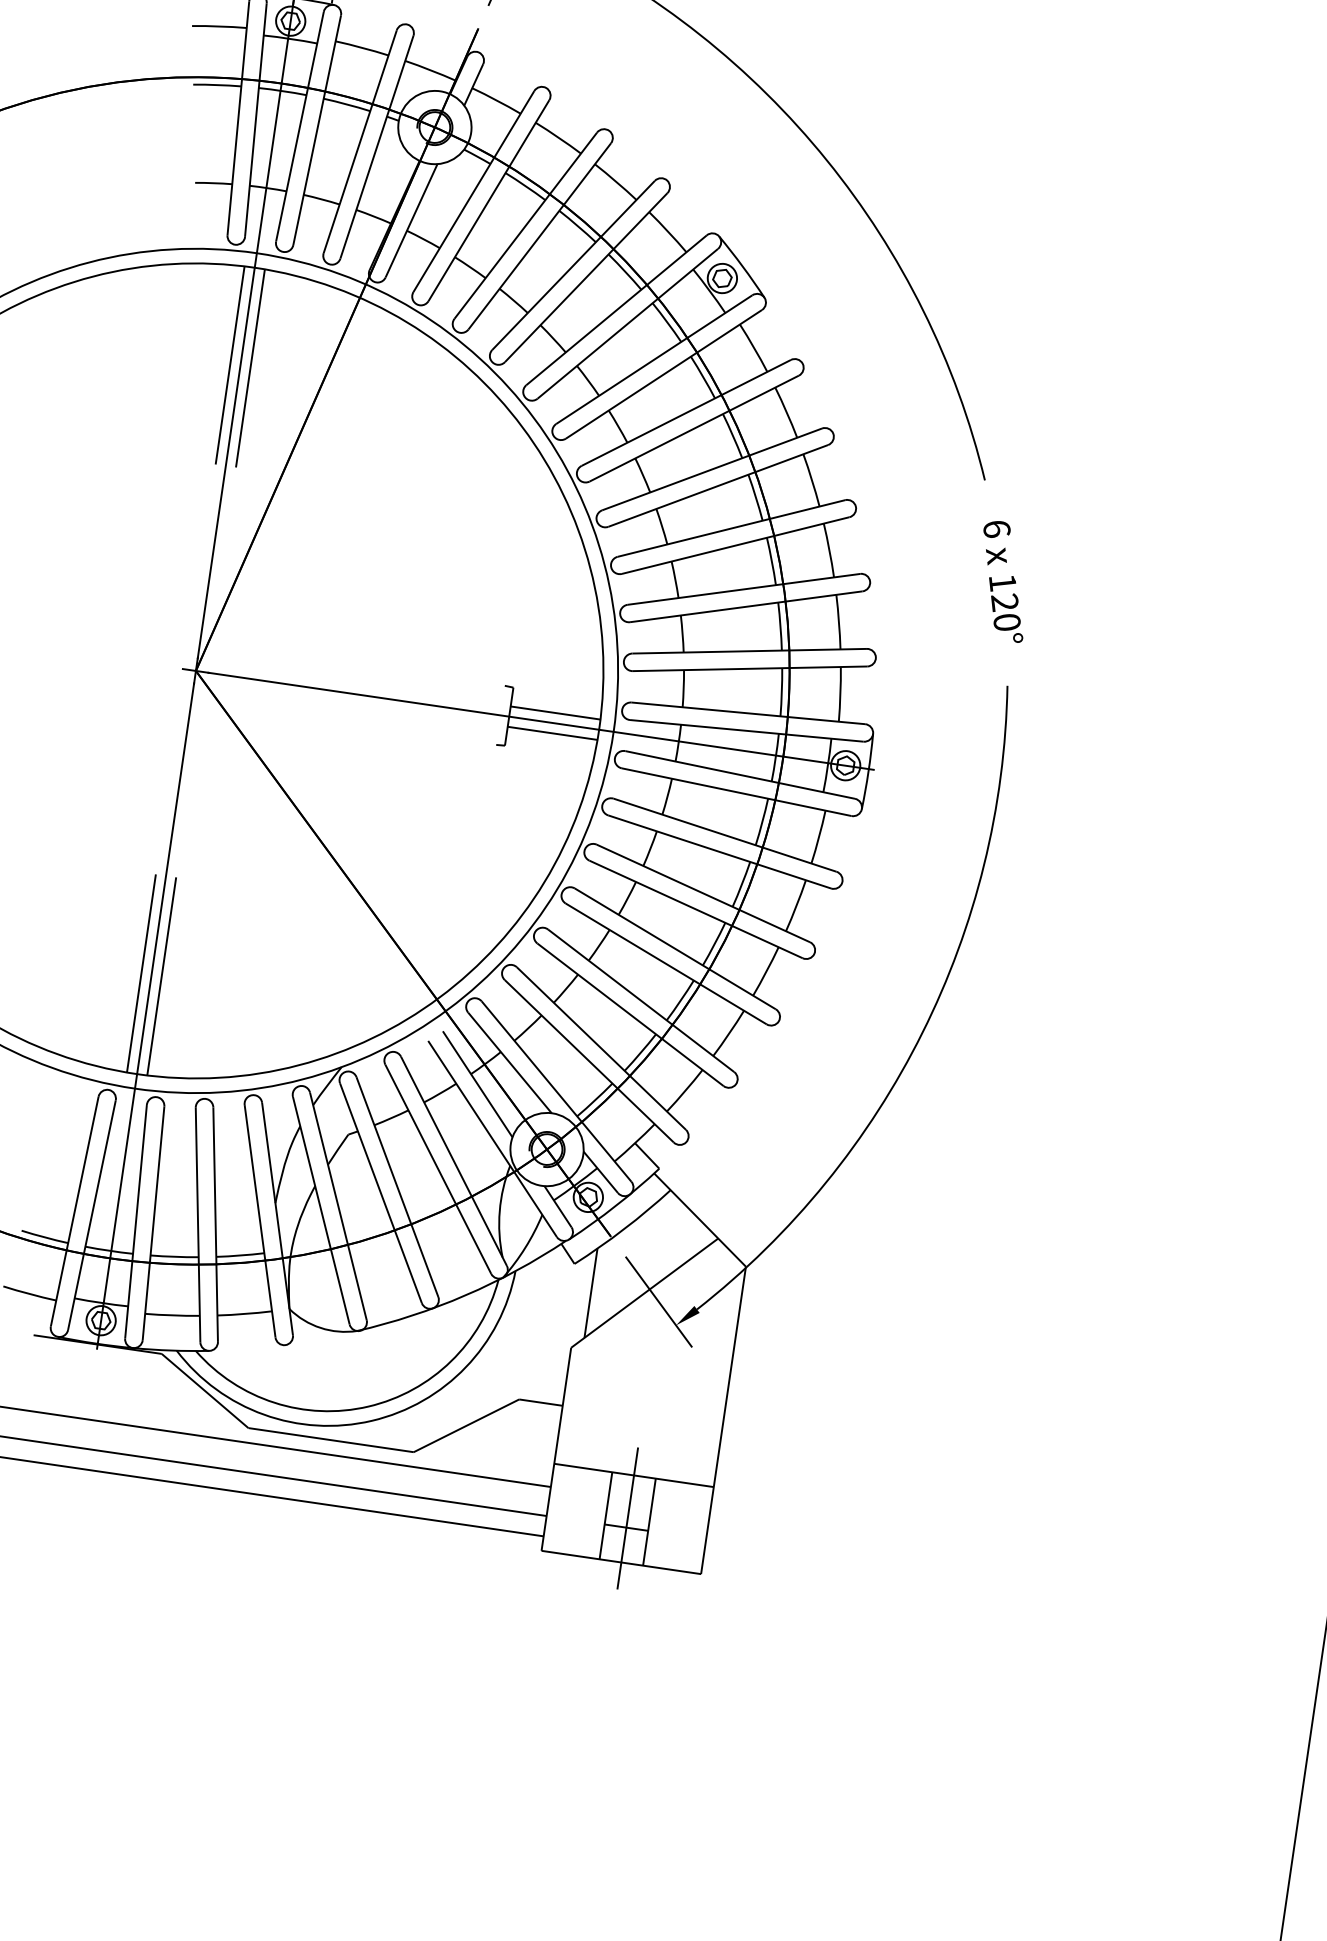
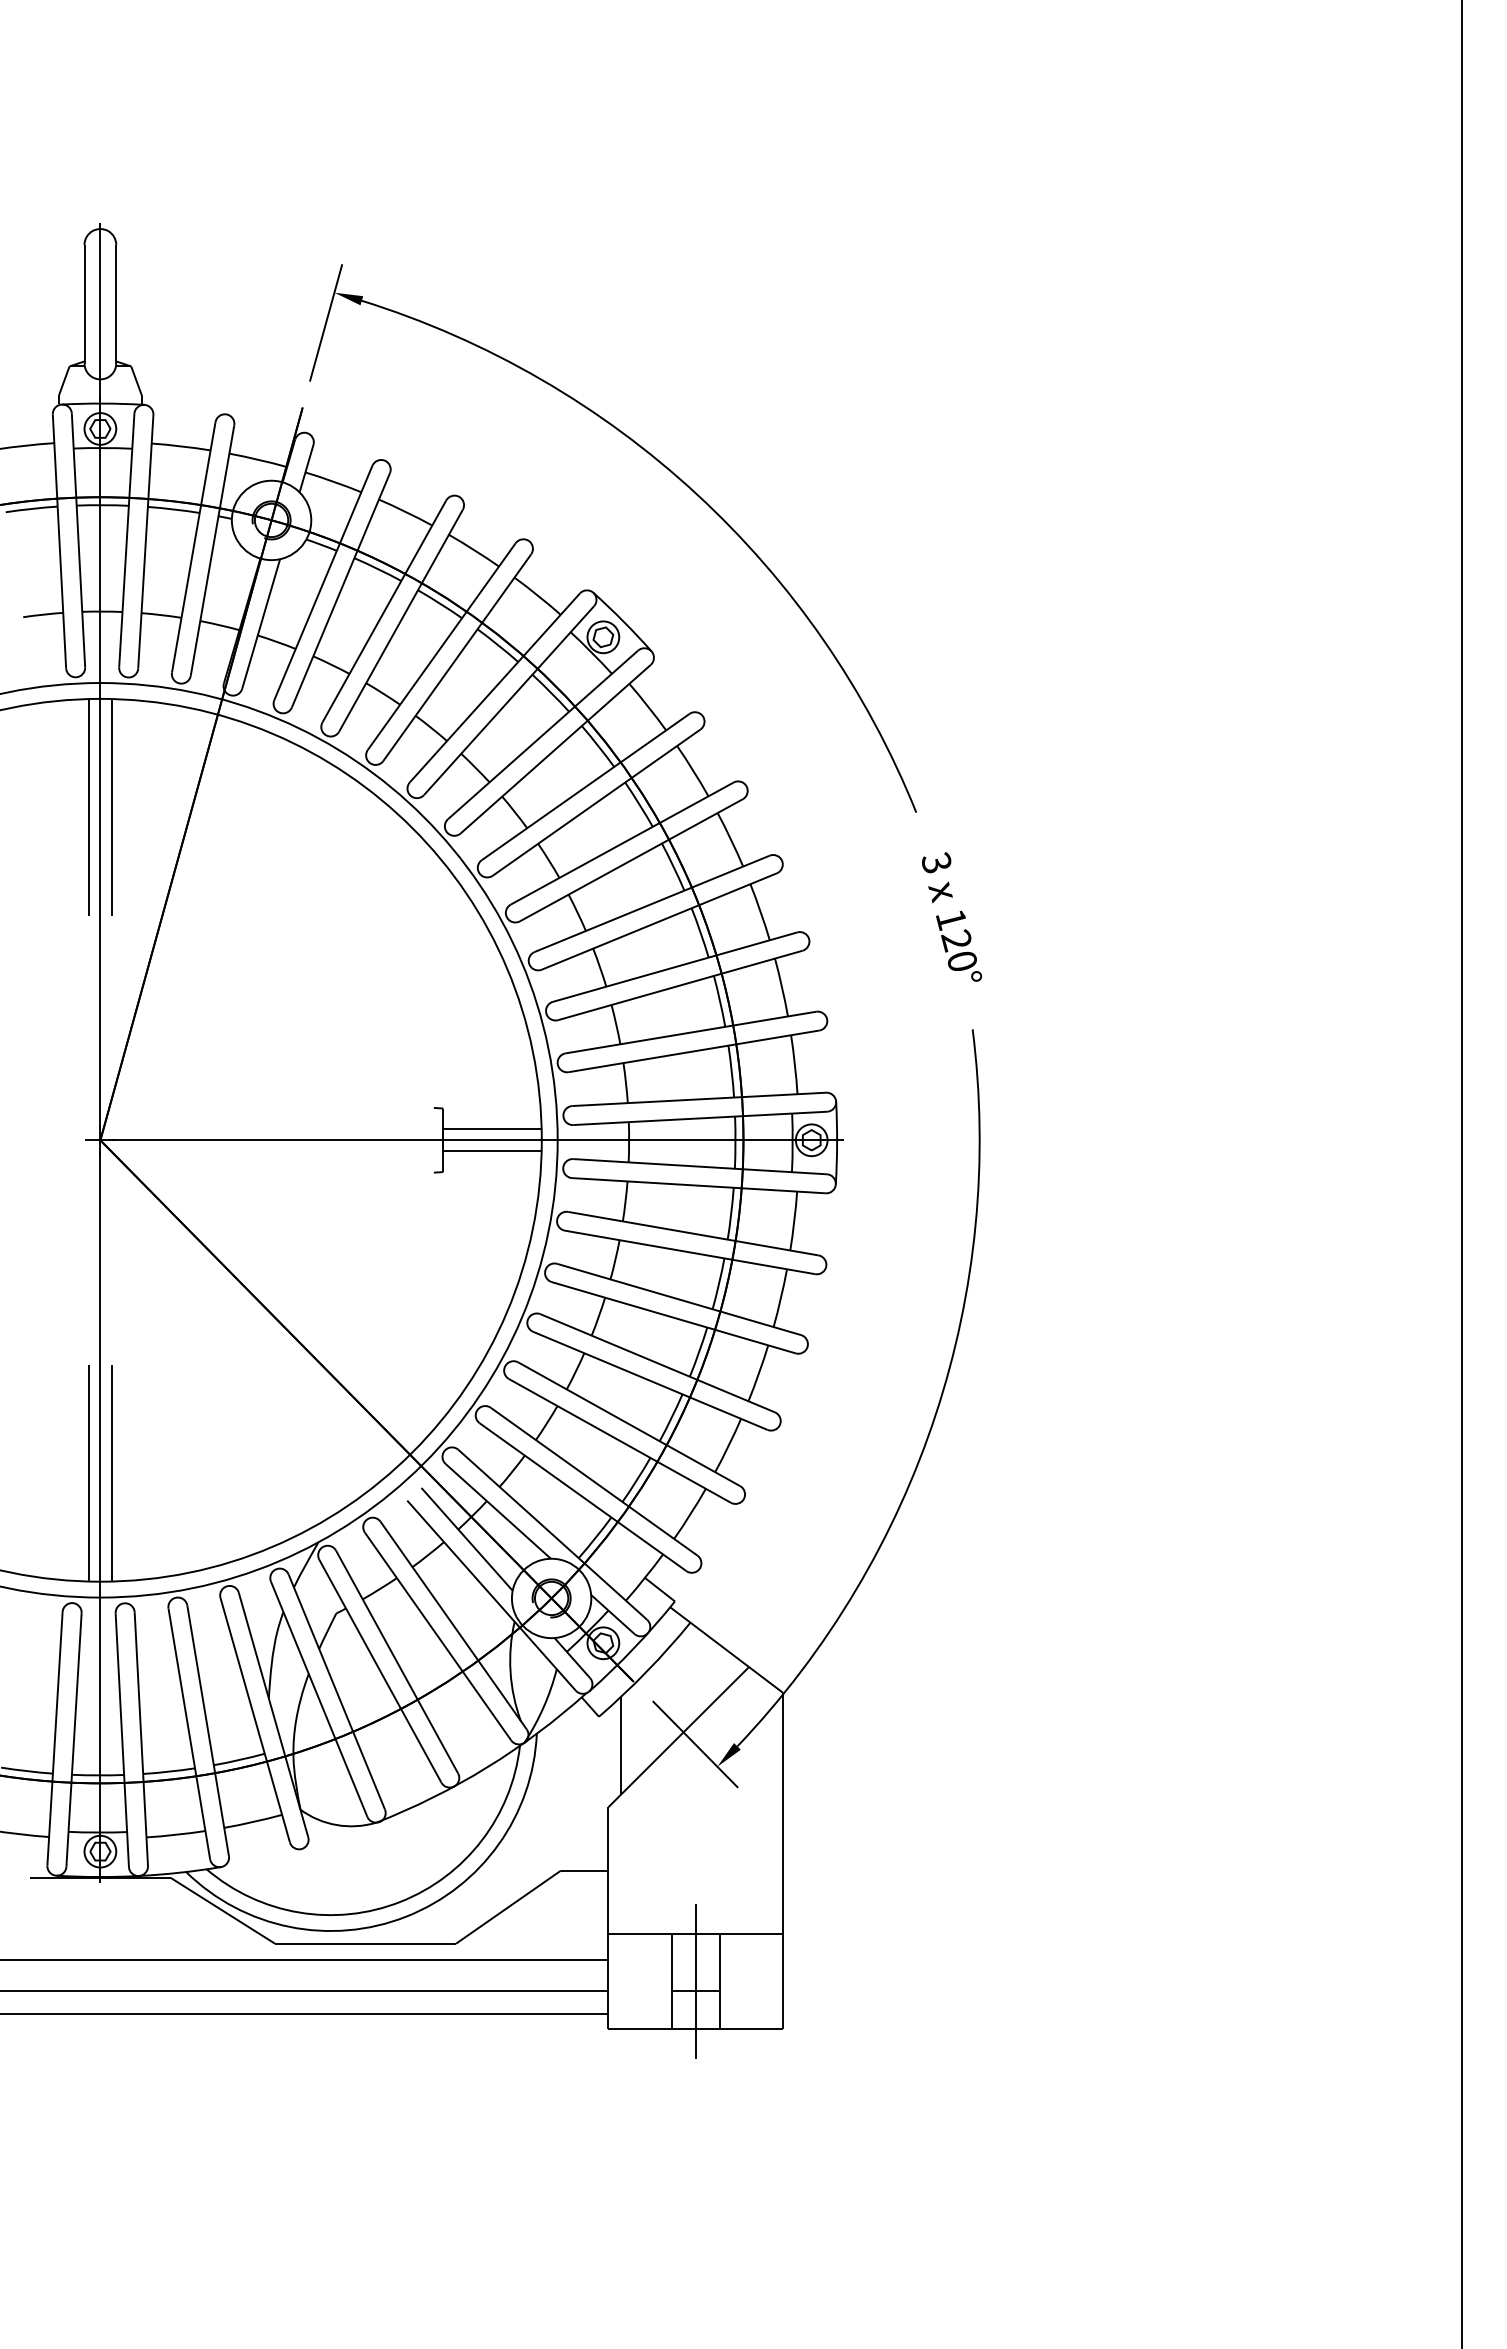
text: (996, 528) -> (936, 862), 6 -> 3

